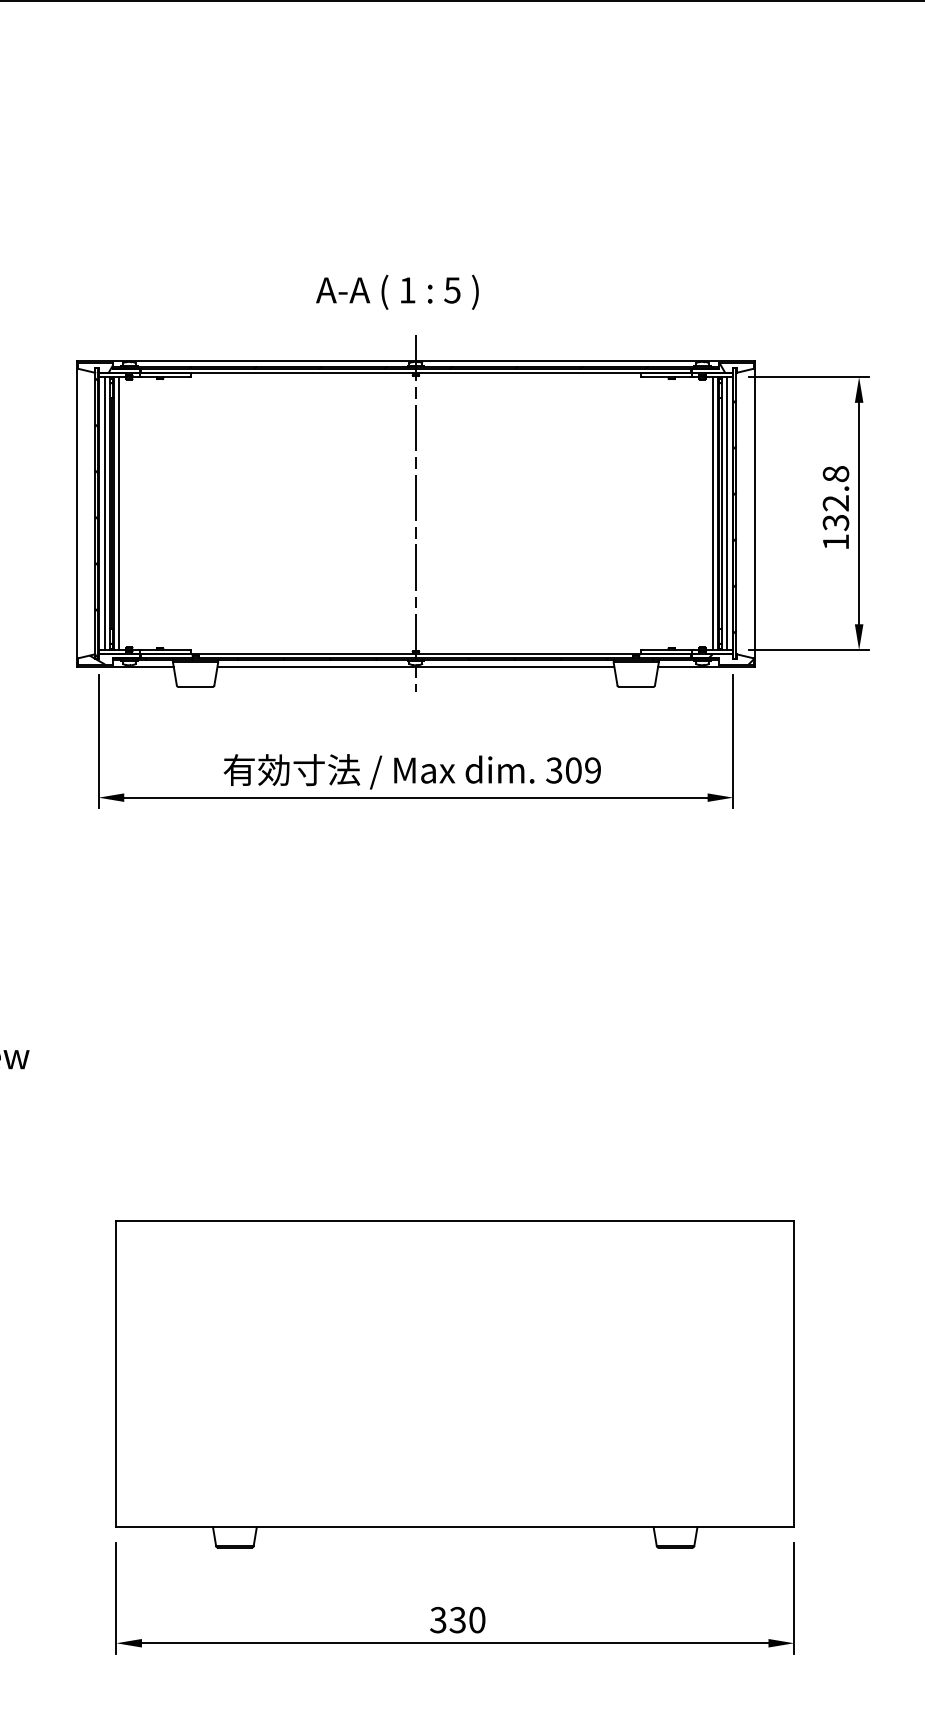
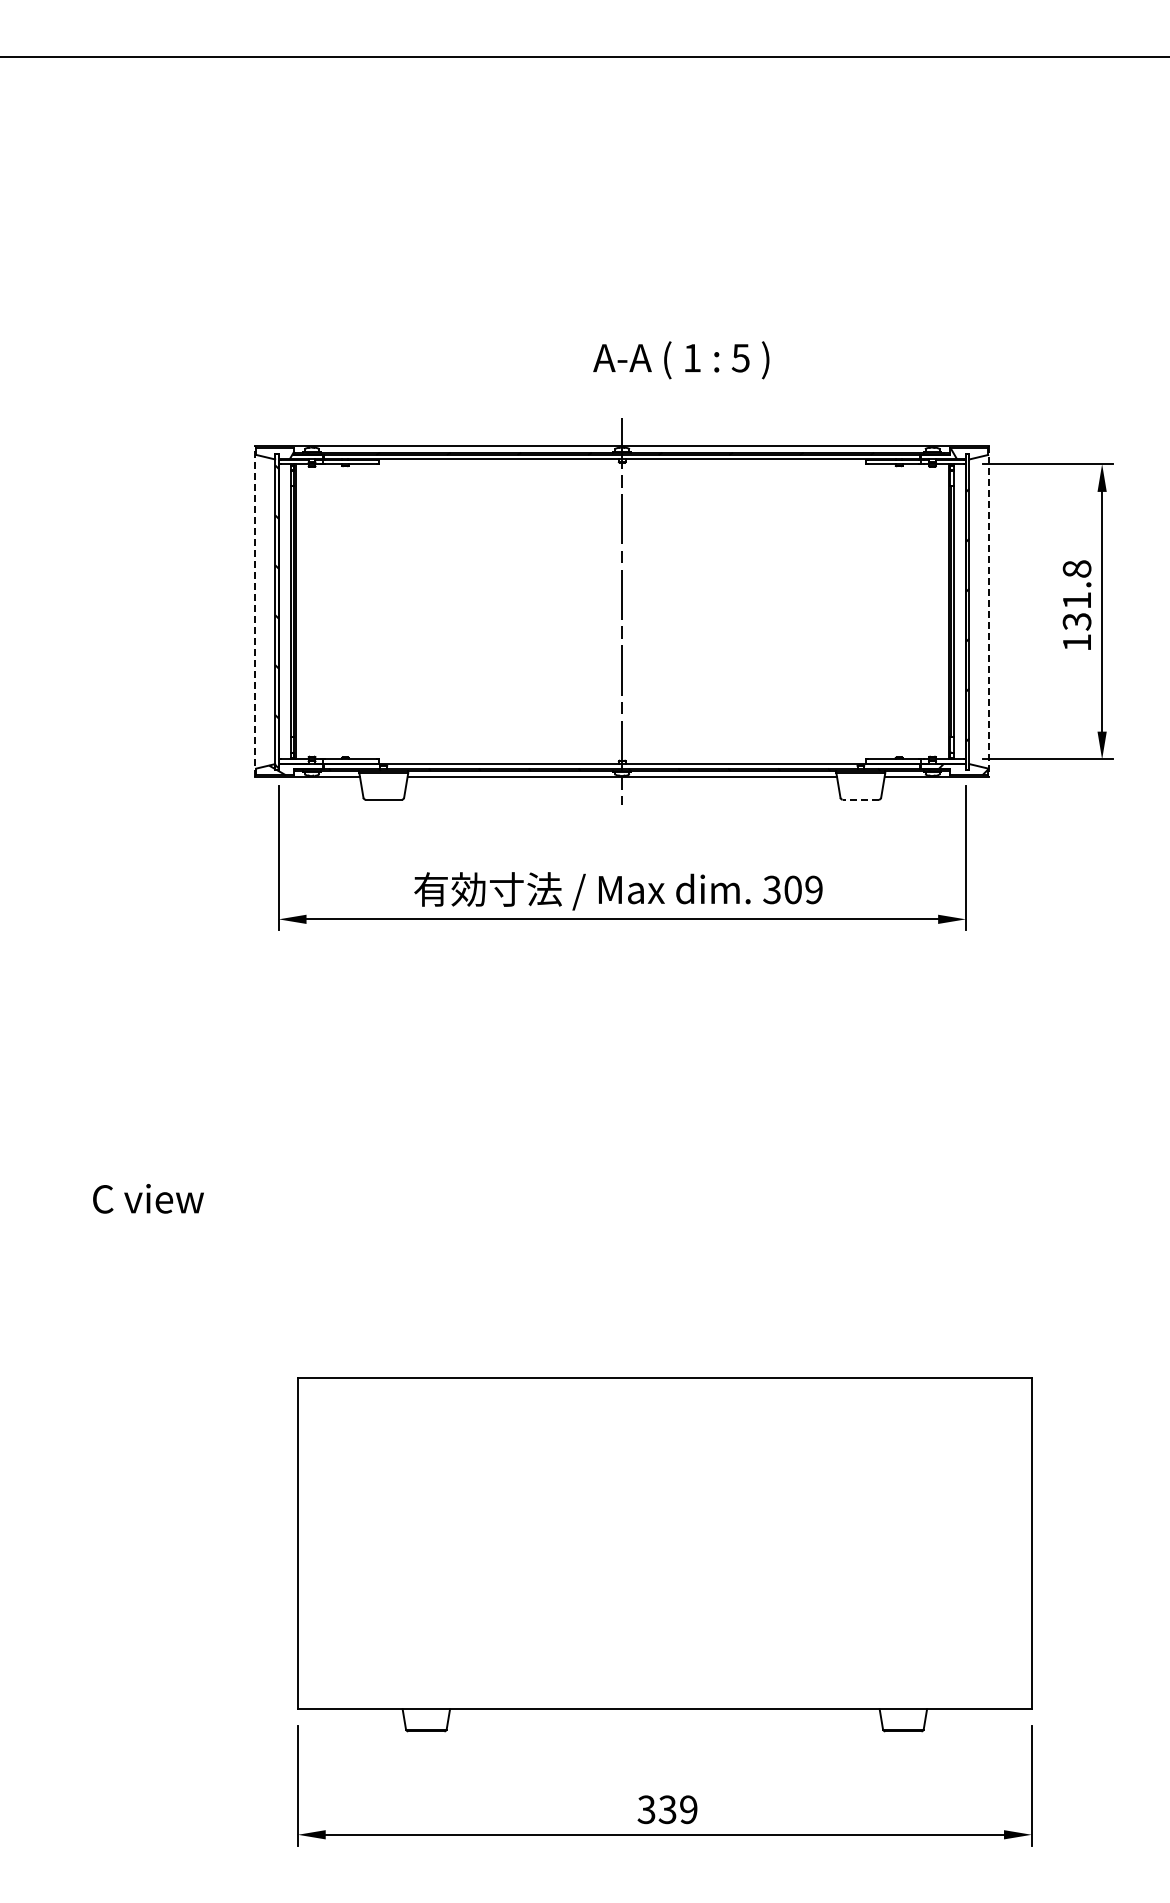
text: (397, 292) -> (681, 360), moved
text: (835, 503) -> (1076, 600), 132.8 -> 131.8
line: (77, 513) -> (255, 611), solid -> dashed
line: (104, 513) -> (285, 611), removed
line: (118, 513) -> (300, 611), removed
line: (712, 513) -> (943, 611), removed
line: (727, 513) -> (959, 611), removed
line: (755, 513) -> (989, 611), solid -> dashed
line: (635, 686) -> (860, 799), solid -> dashed
text: (477, 1619) -> (688, 1809), 330 -> 339

